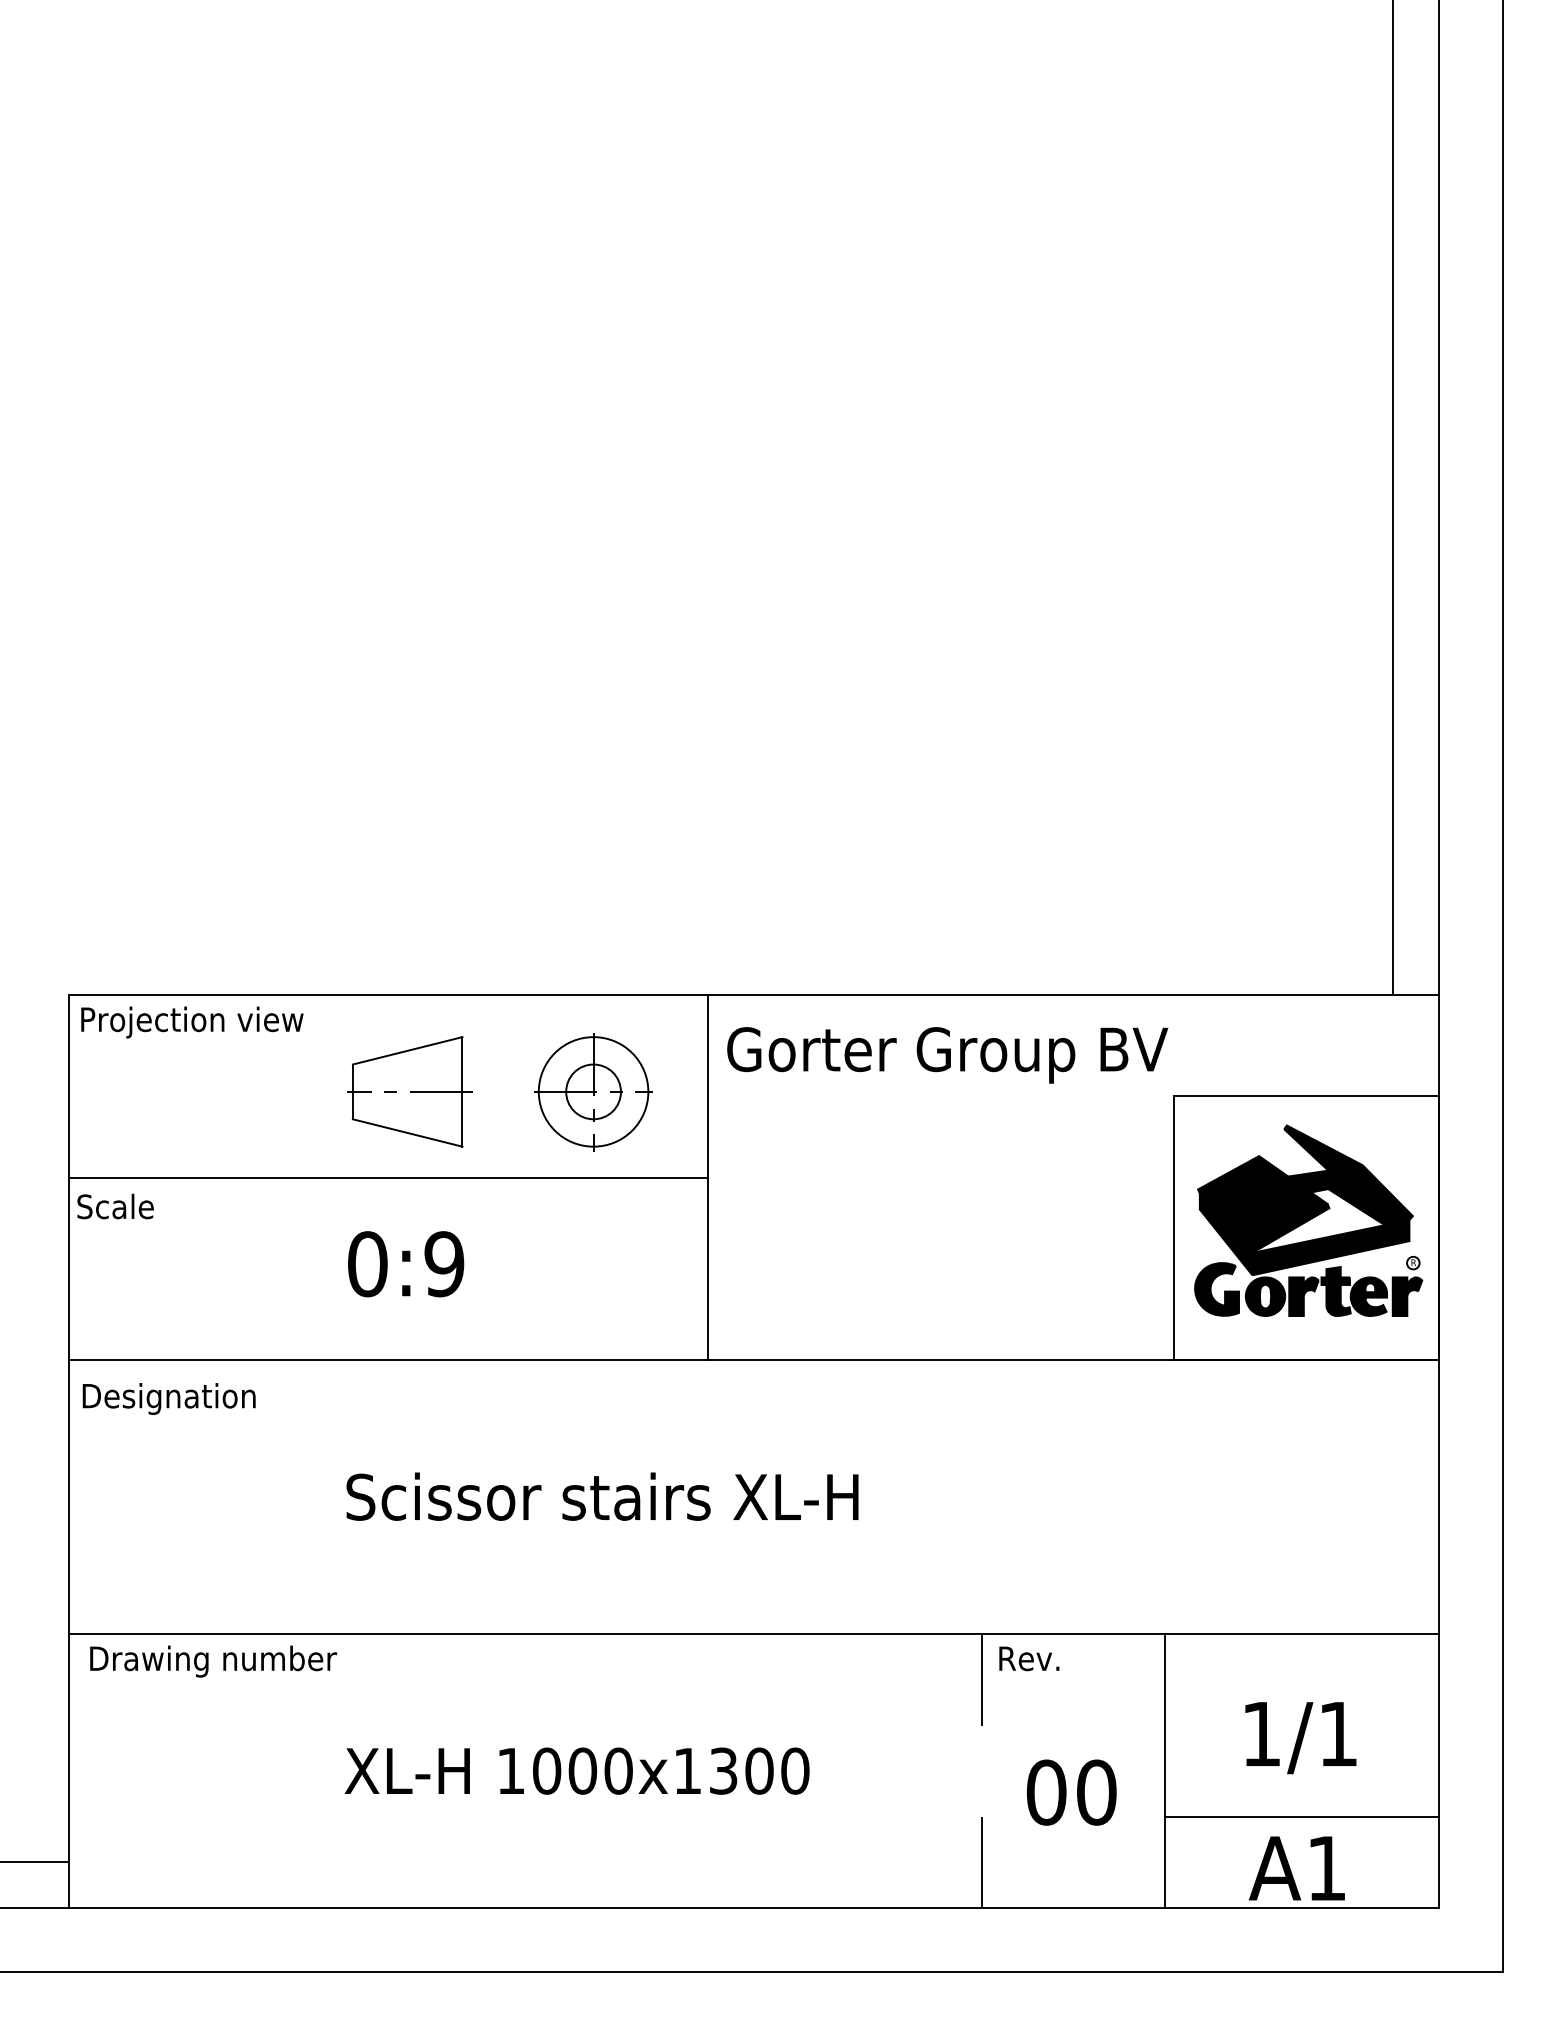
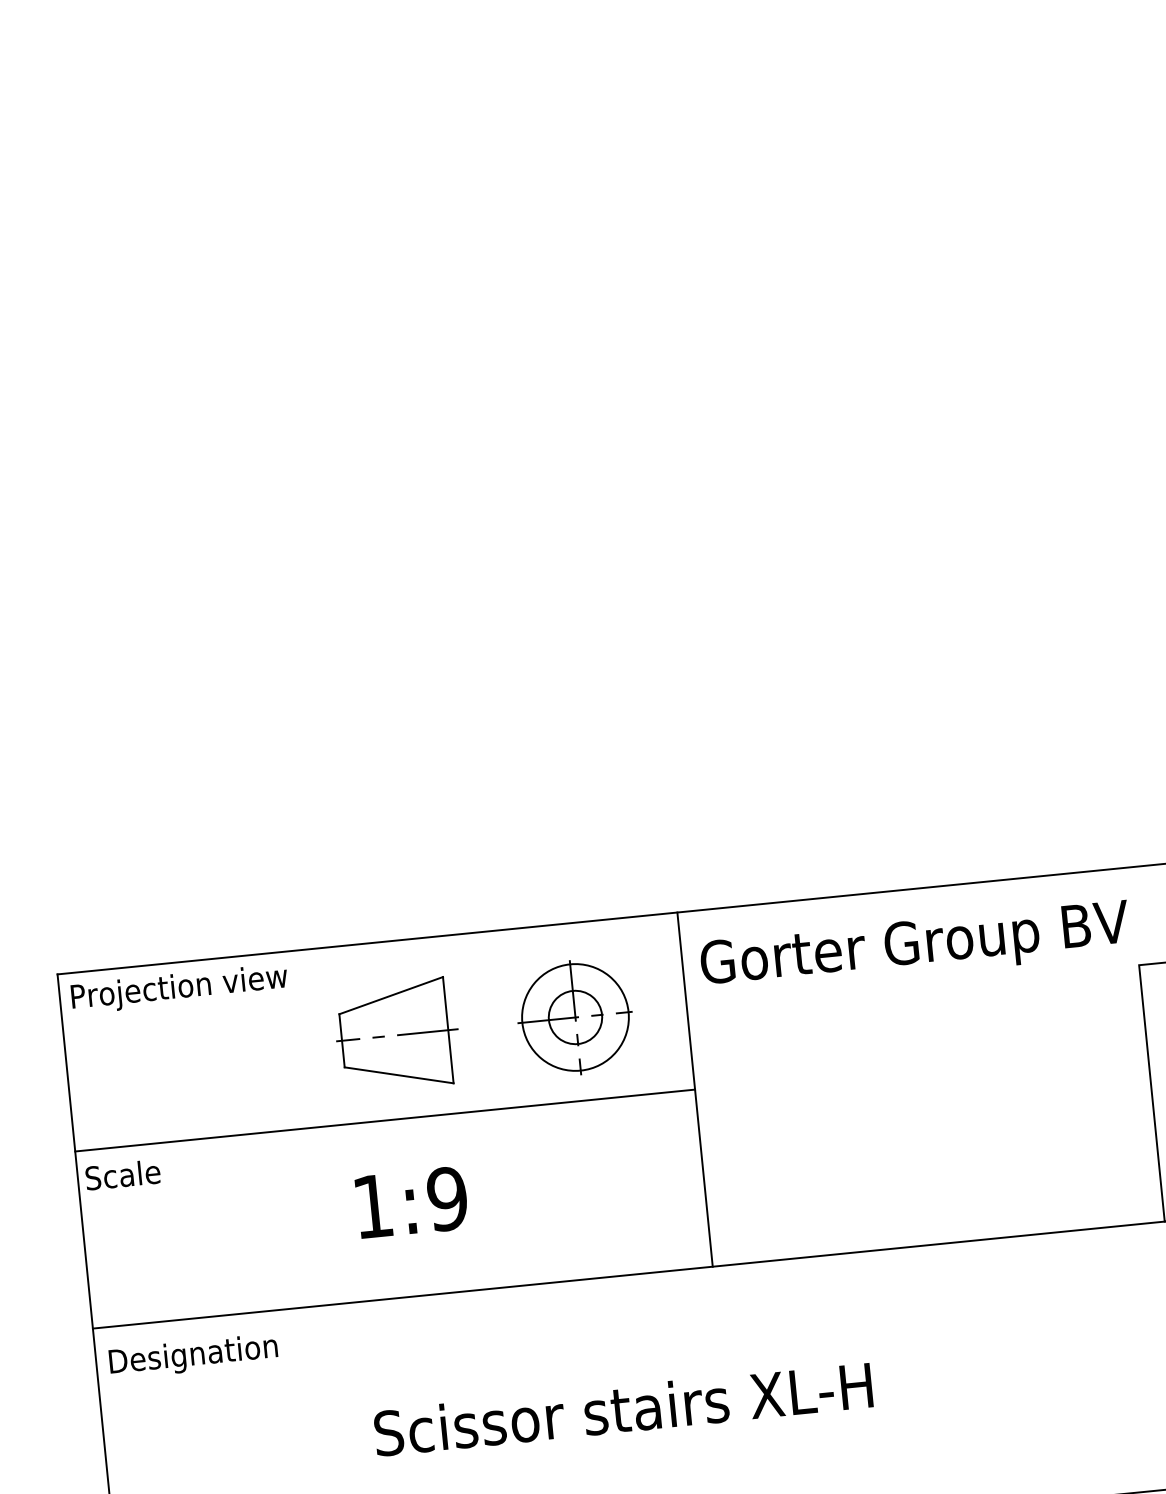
text: (367, 1264) -> (372, 1206), 0:9 -> 1:9

